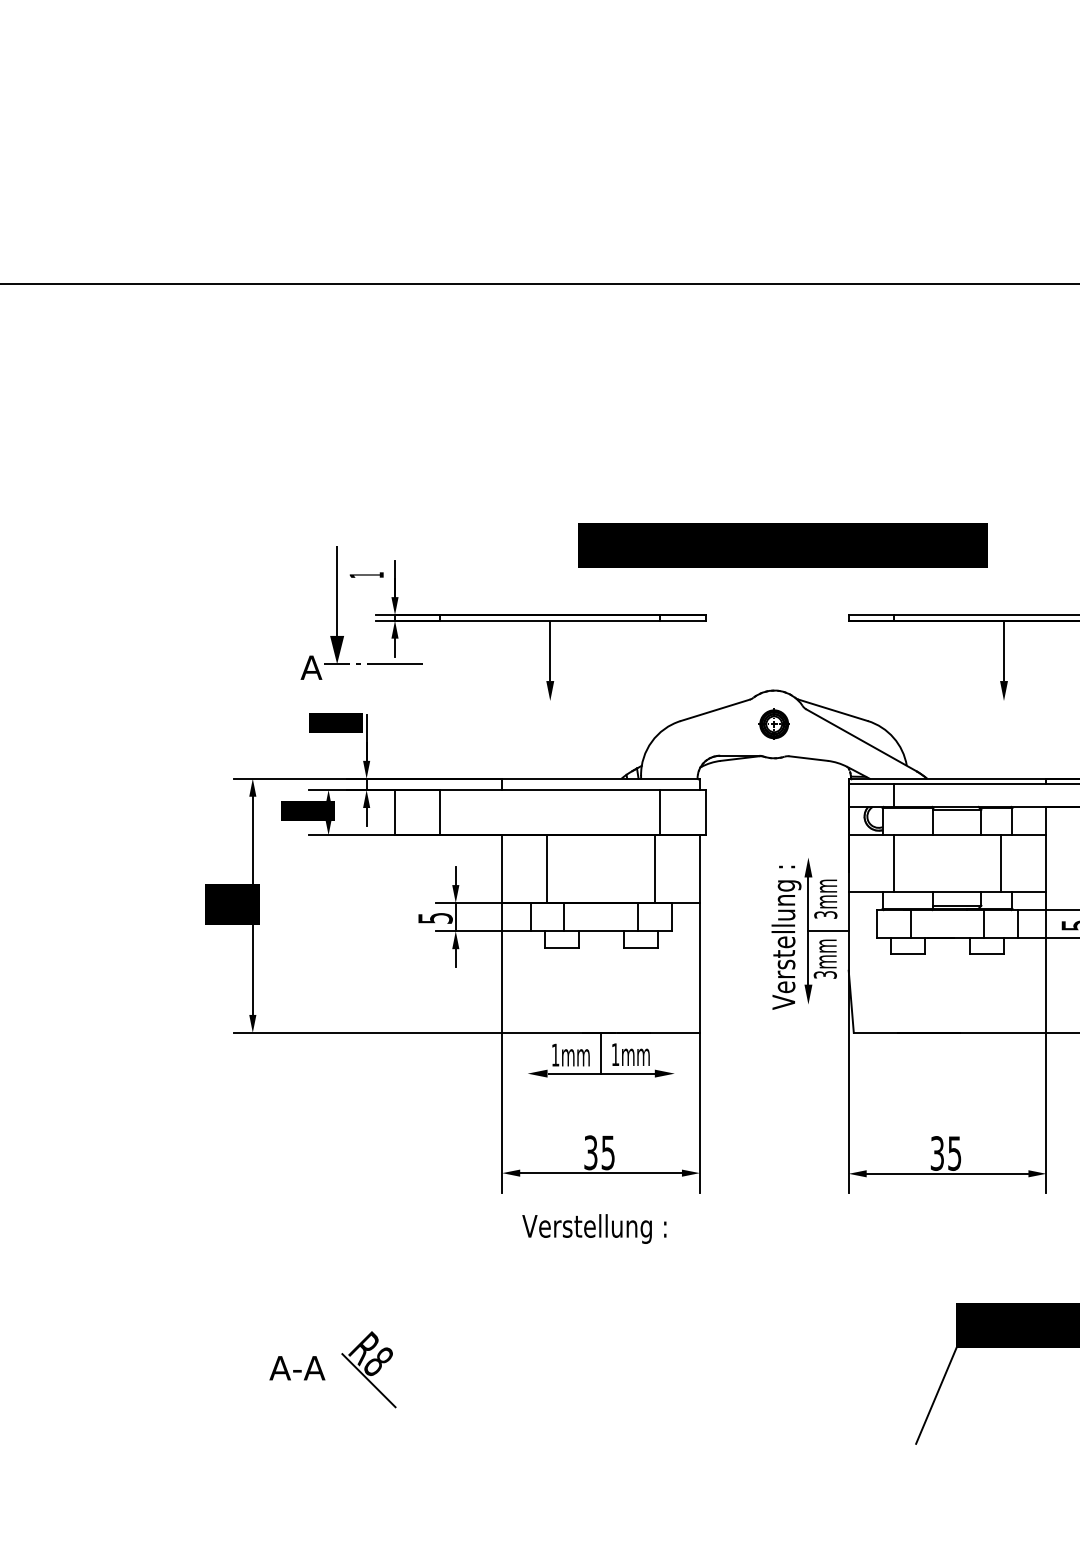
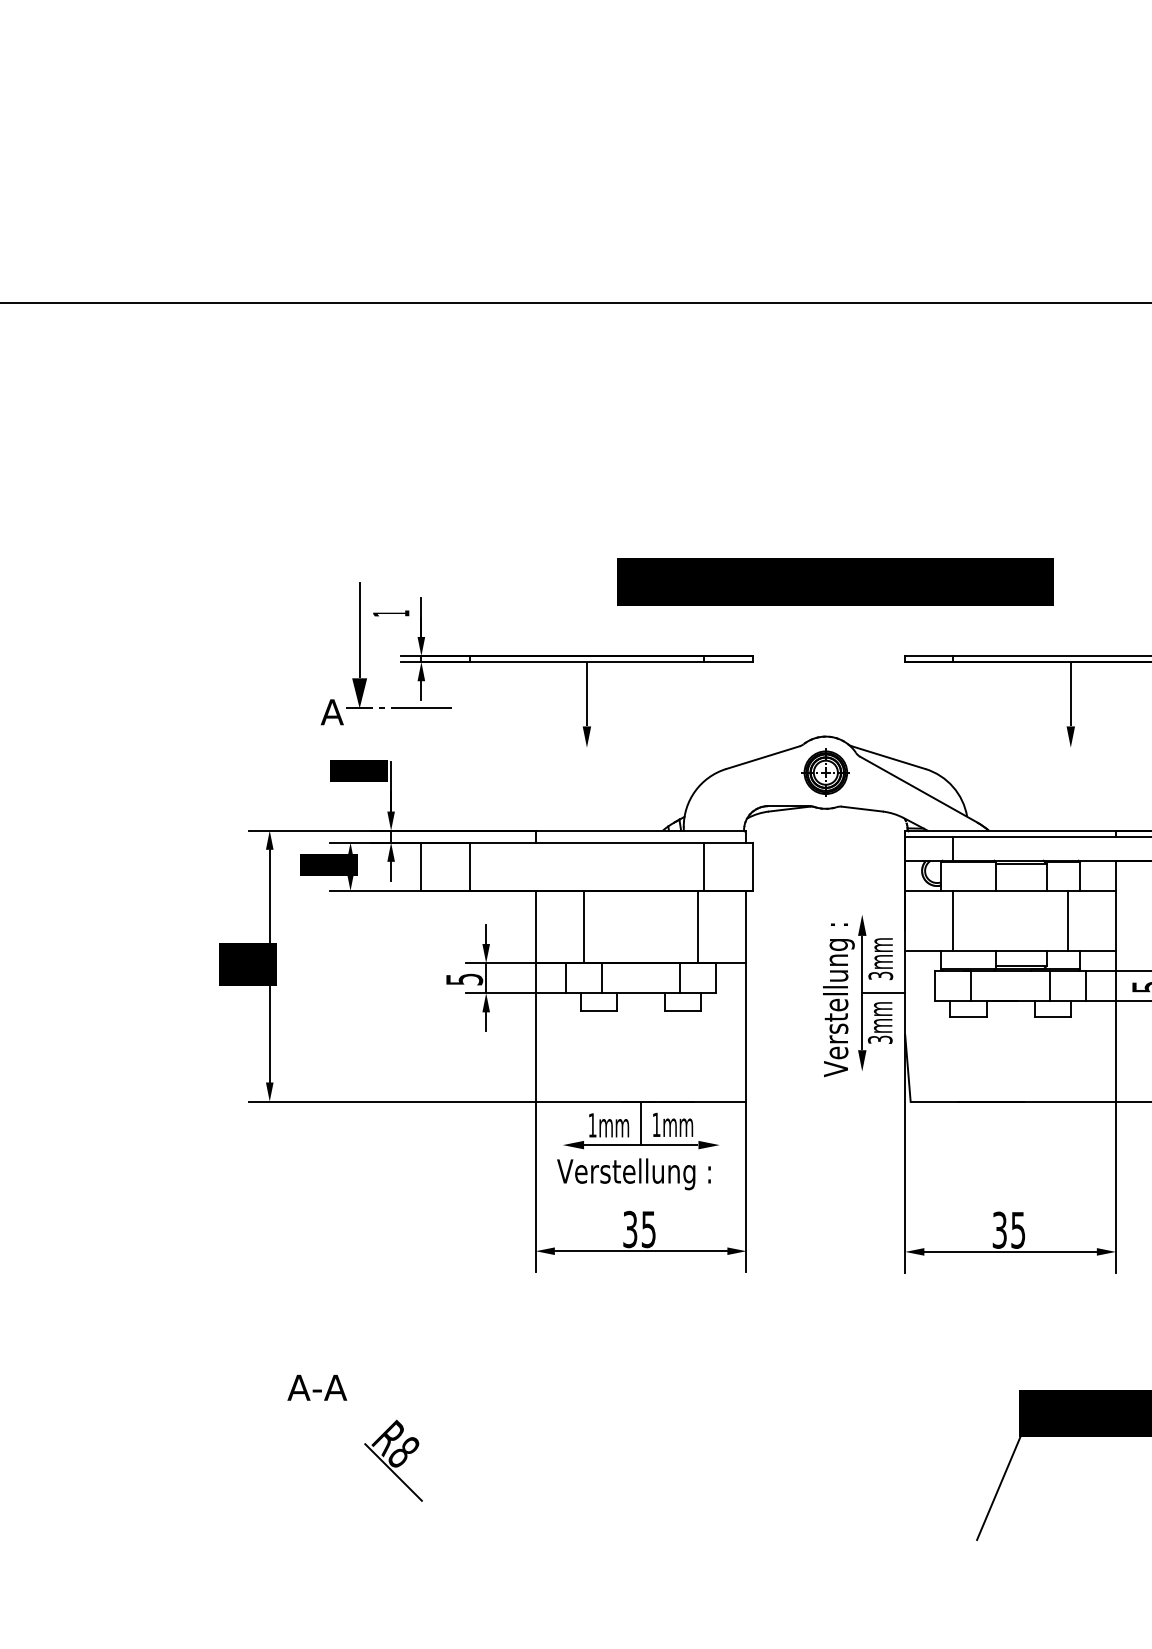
part: (773, 723) -> (825, 771), size x1.43
text: (594, 1228) -> (634, 1173), moved
text: (297, 1368) -> (317, 1388), moved

